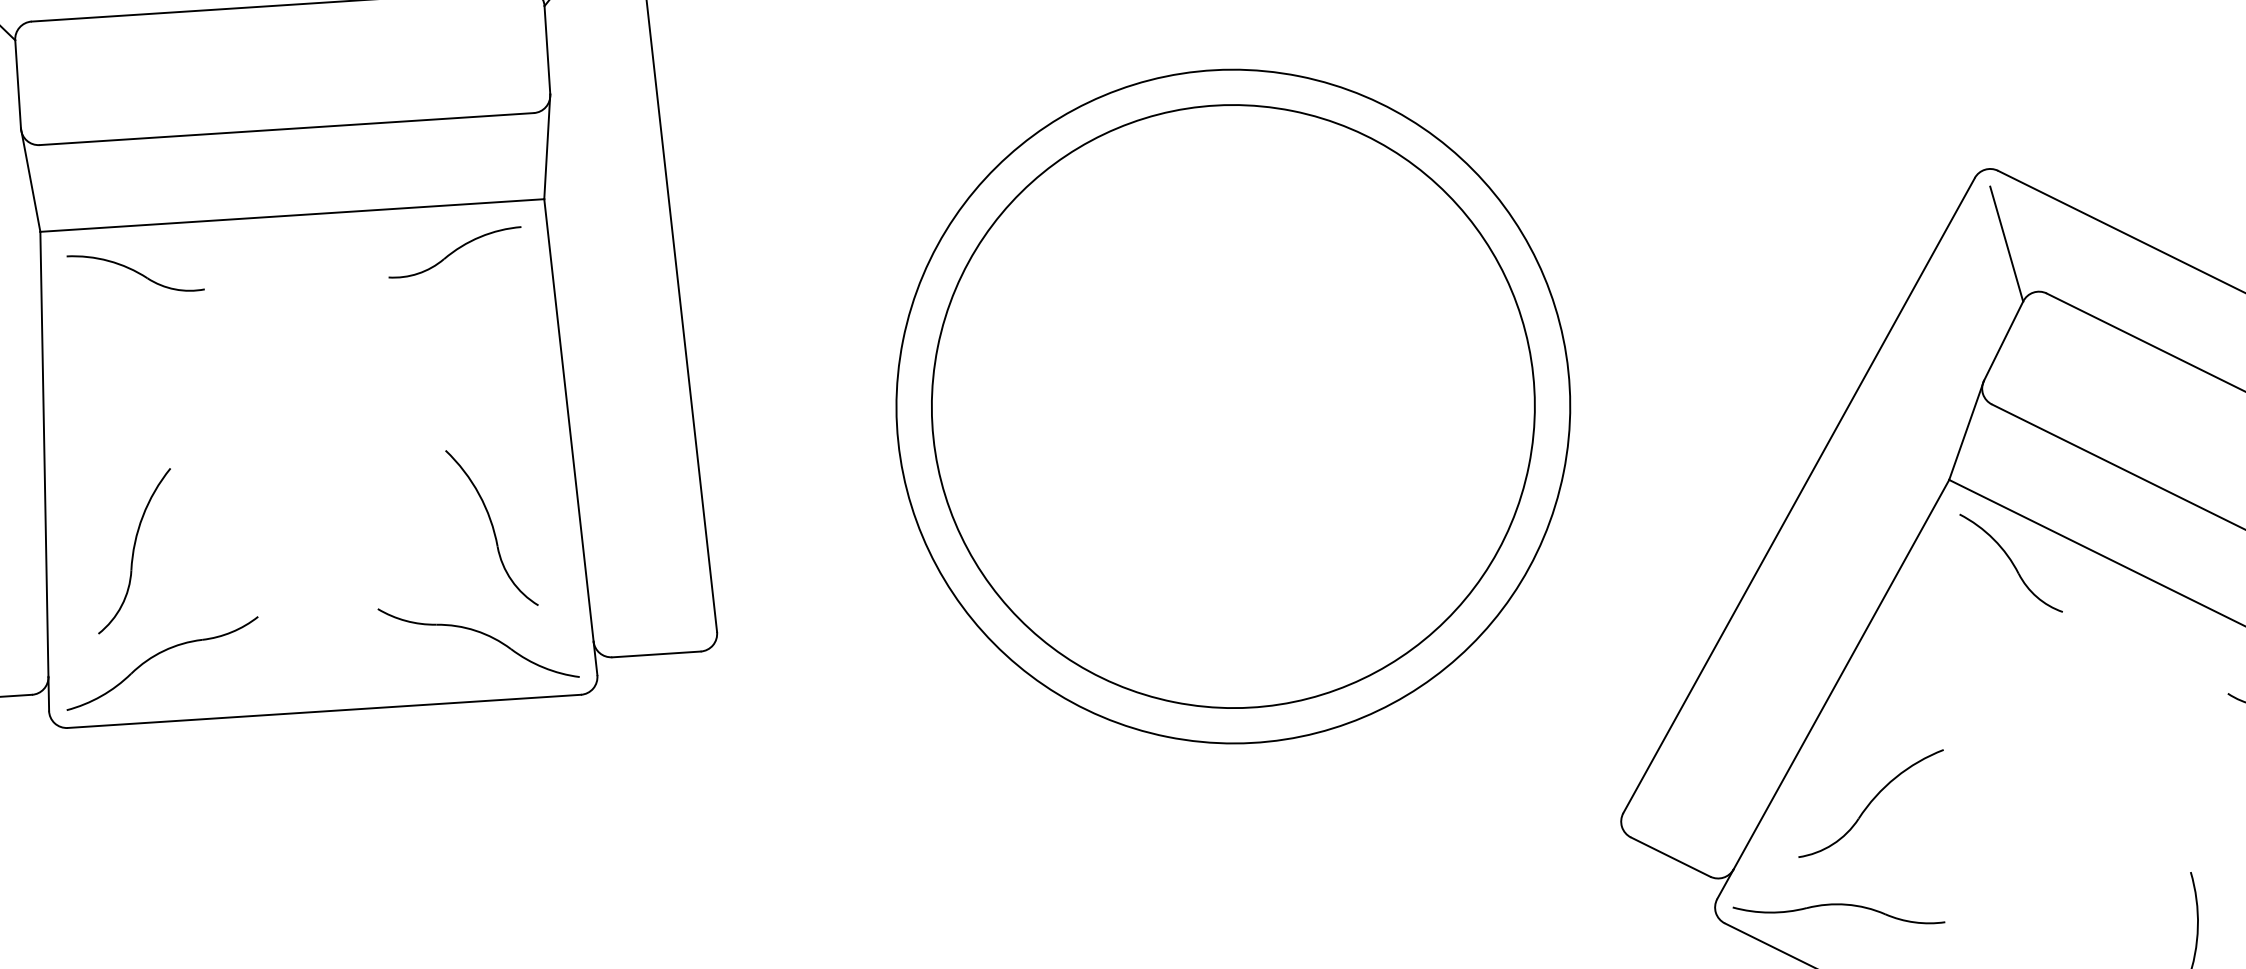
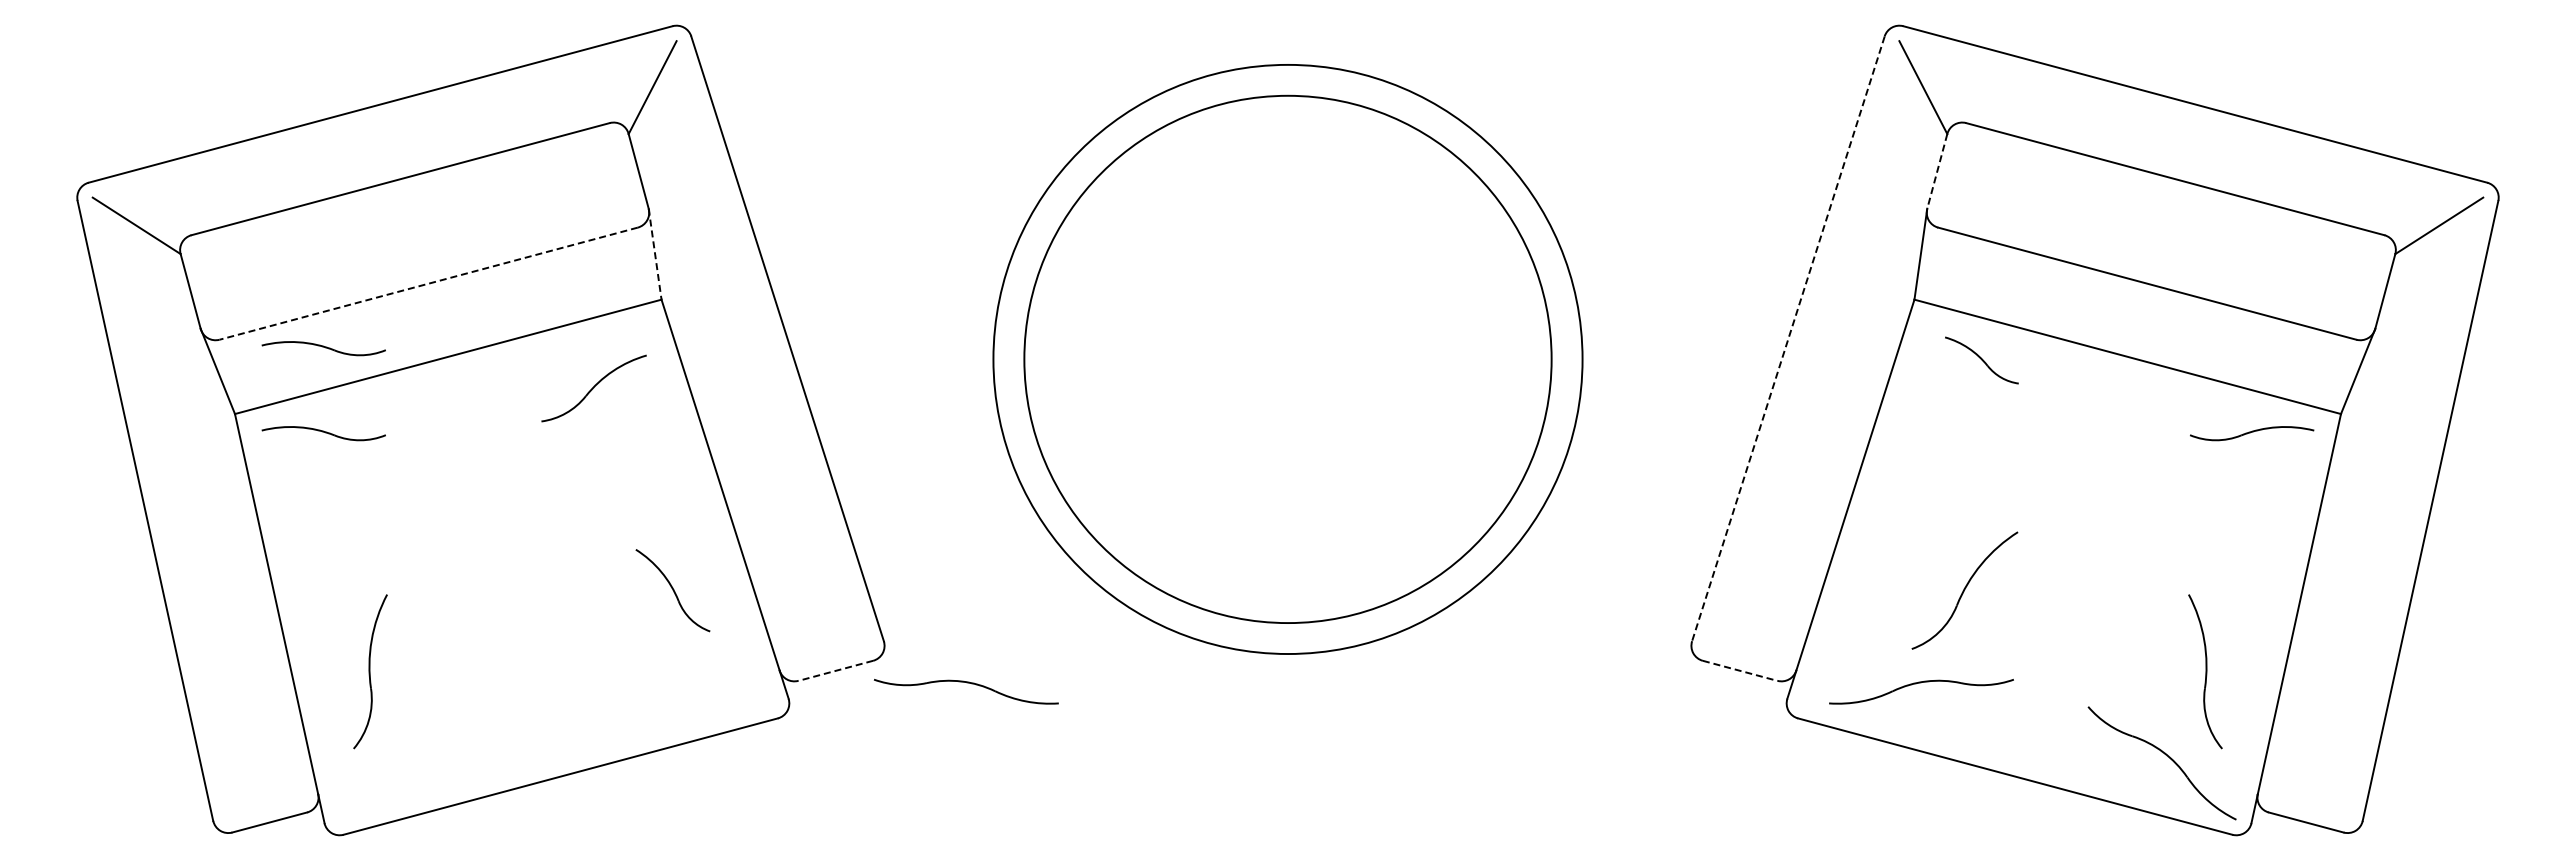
line: (286, 128) -> (428, 283), solid -> dashed
line: (547, 147) -> (655, 254), solid -> dashed
part: (154, 178) -> (323, 348), added
part: (454, 252) -> (593, 388), moved
line: (2003, 341) -> (1937, 171), solid -> dashed
line: (1799, 496) -> (1788, 339), solid -> dashed
part: (491, 527) -> (672, 590), size x0.7
part: (2010, 563) -> (1981, 360), size x0.7
part: (480, 634) -> (966, 683), moved
line: (656, 653) -> (835, 670), solid -> dashed
part: (156, 655) -> (407, 757), removed
part: (1870, 803) -> (1964, 590), moved
line: (1671, 856) -> (1740, 670), solid -> dashed
part: (1840, 905) -> (1921, 683), moved

